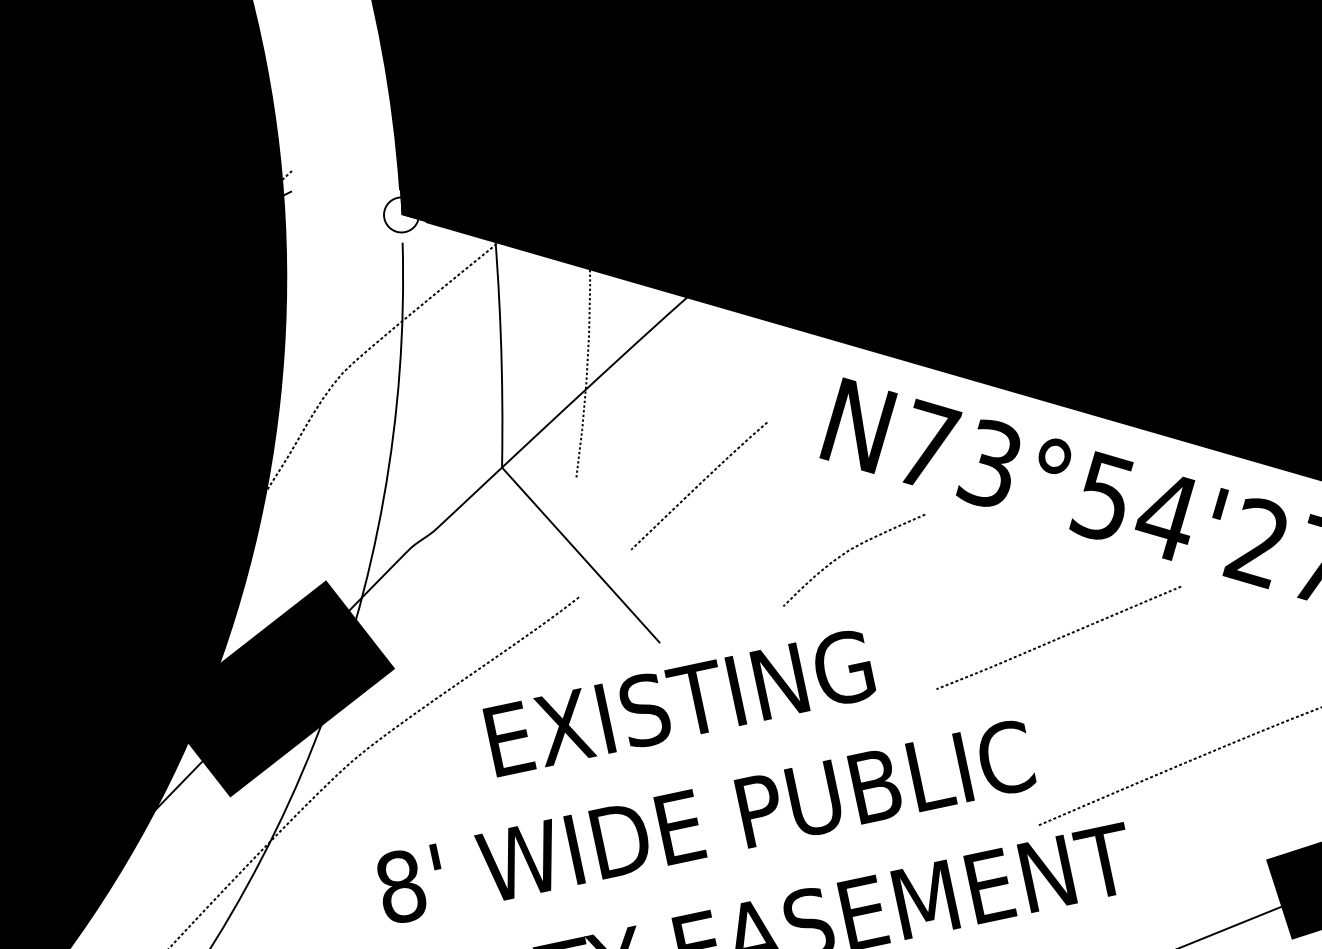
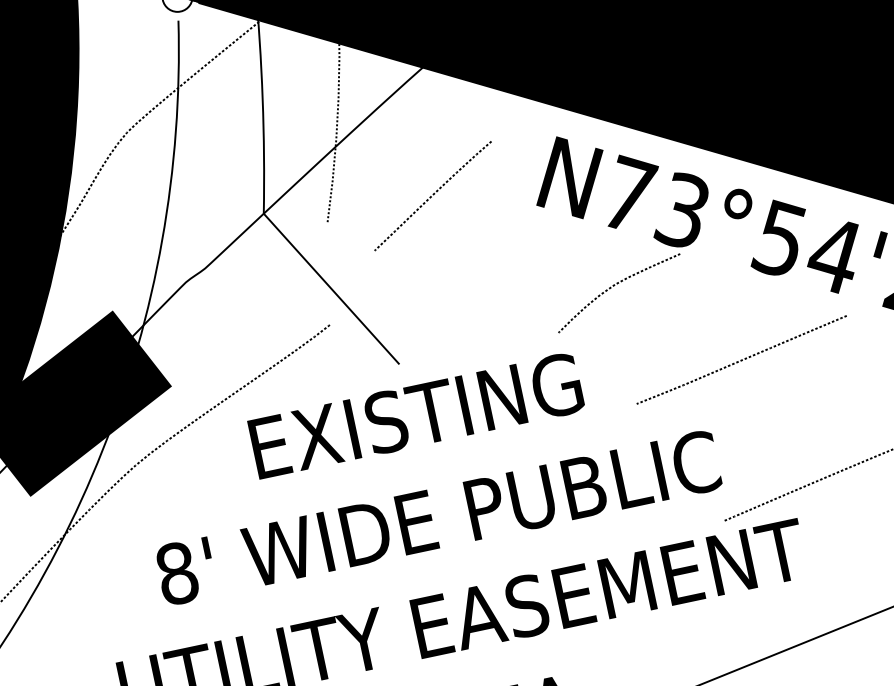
curve: (697, 486) -> (431, 196), moved
curve: (849, 551) -> (615, 285), moved

